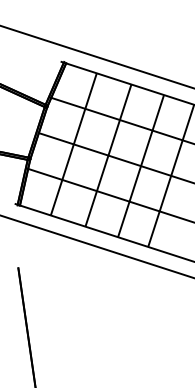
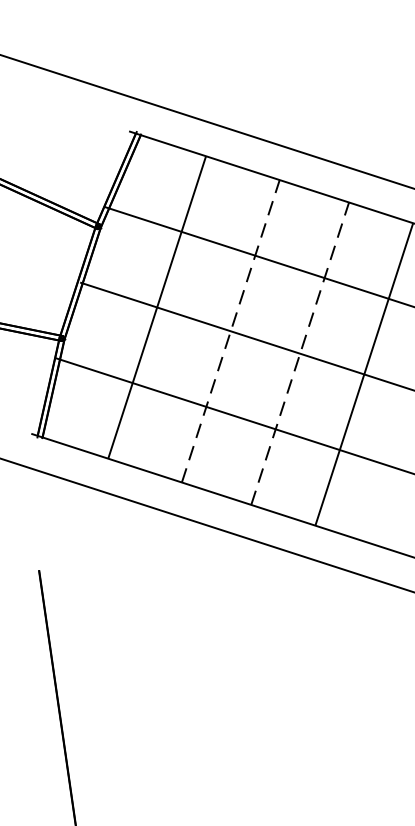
line: (108, 155) -> (230, 331), solid -> dashed
line: (141, 166) -> (301, 354), solid -> dashed

